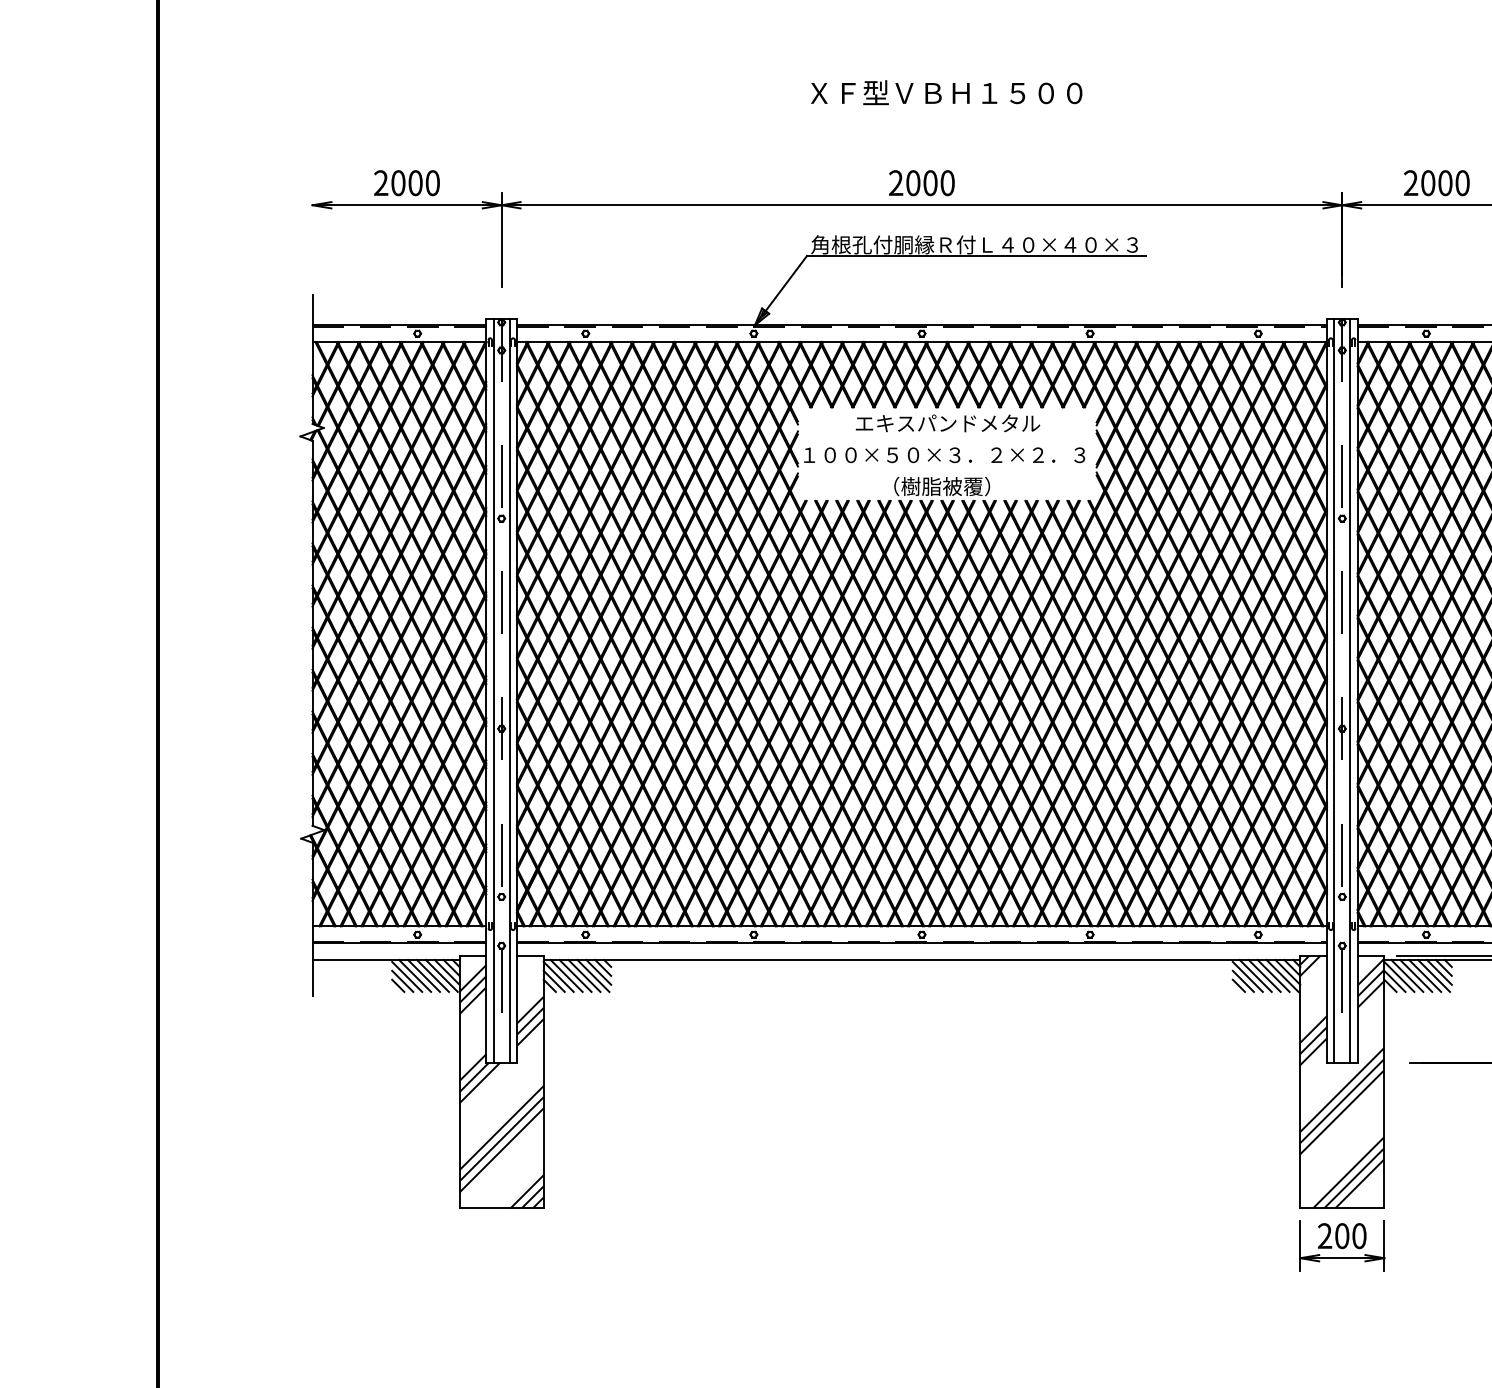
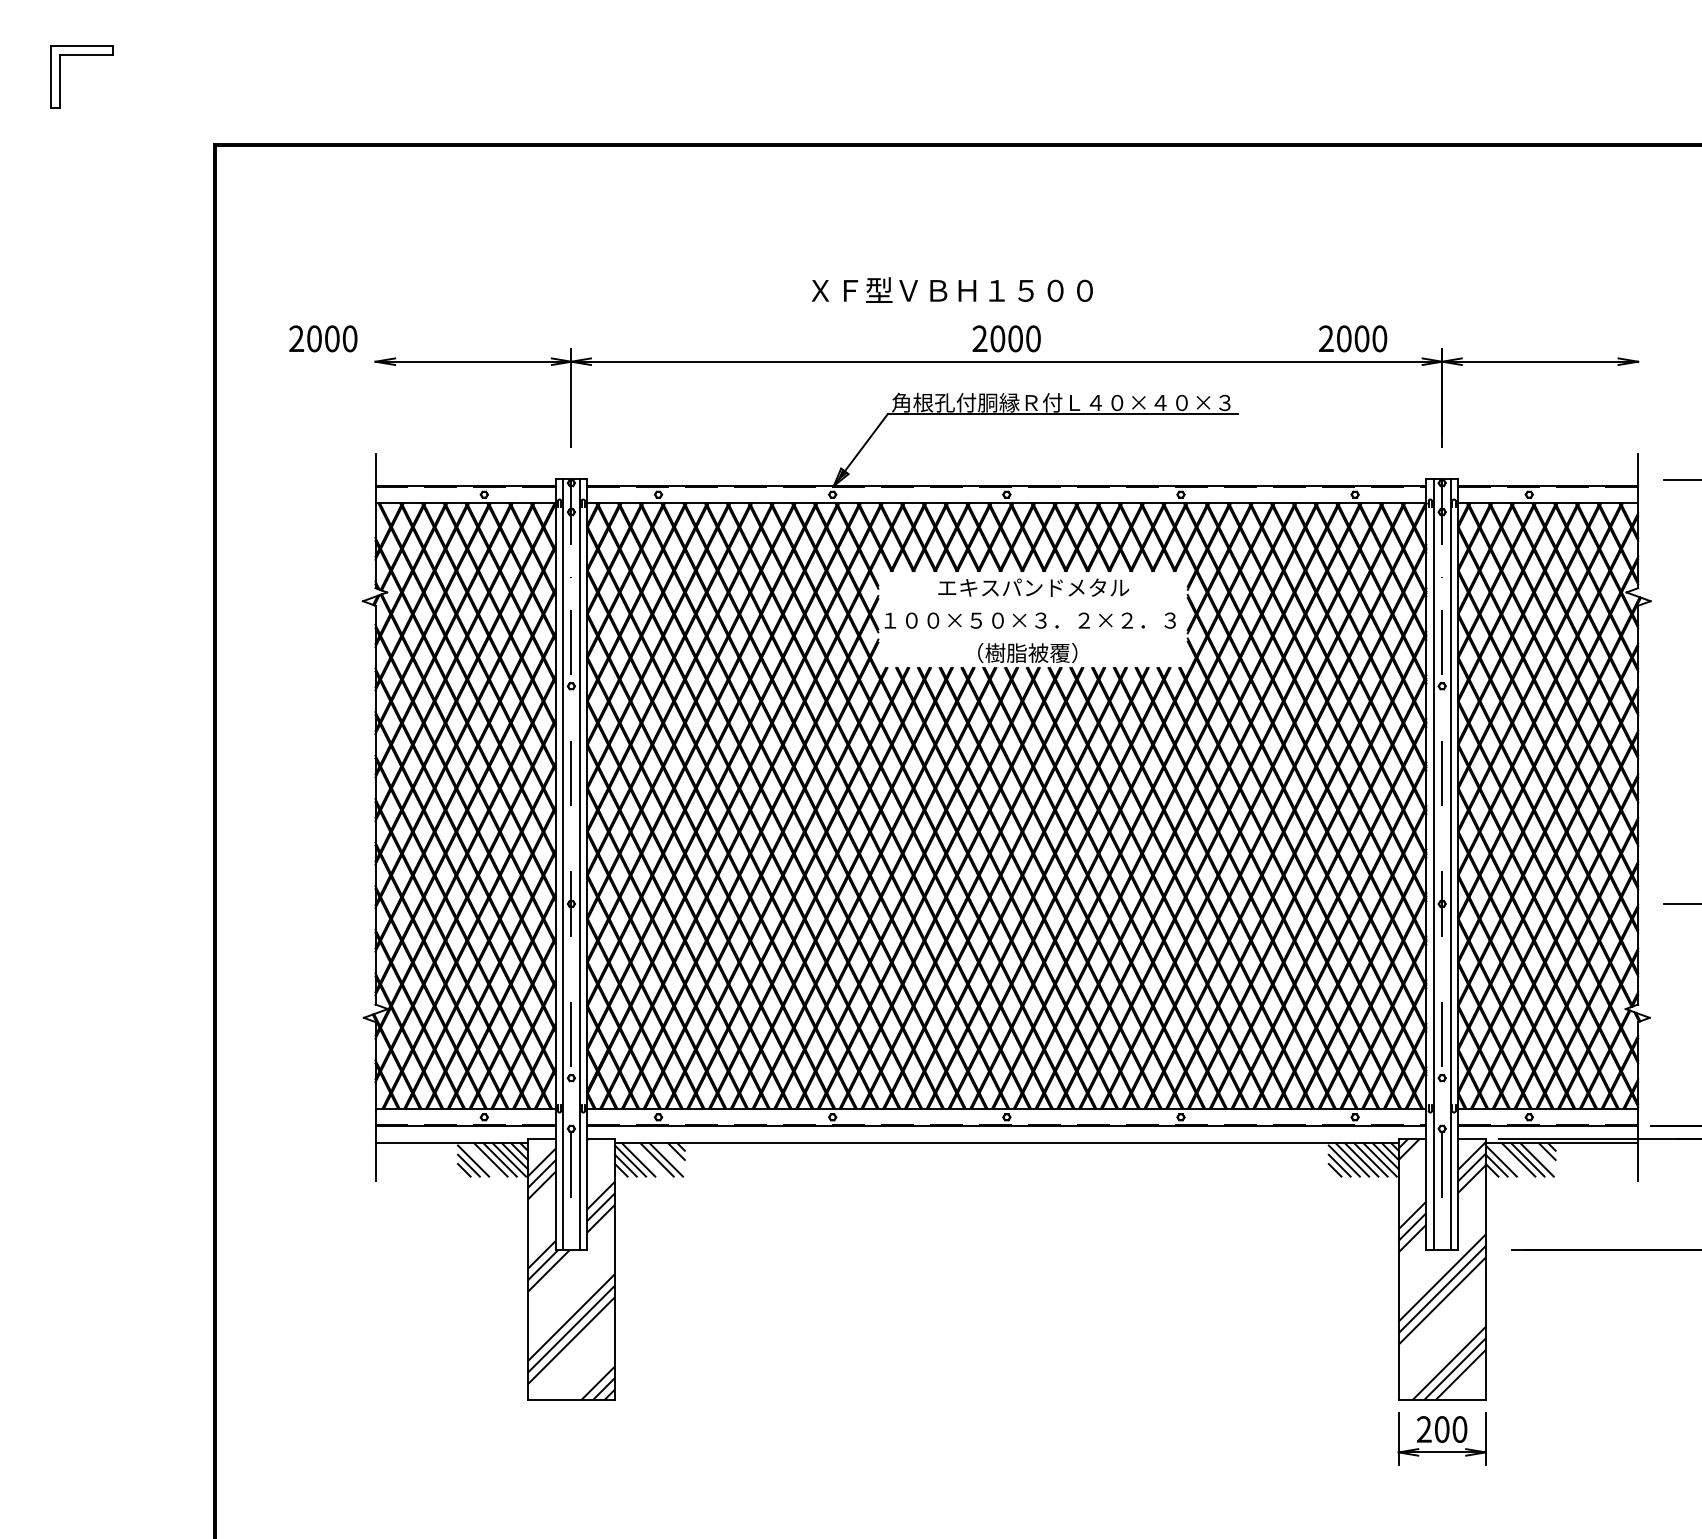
text: (945, 92) -> (951, 289), moved
text: (407, 182) -> (323, 338), moved
text: (1437, 182) -> (1353, 338), moved
line: (598, 972) -> (671, 1156), removed
line: (1439, 972) -> (1542, 1156), removed
line: (414, 975) -> (481, 1159), removed
line: (575, 975) -> (647, 1159), removed
line: (1407, 975) -> (1509, 1159), removed

